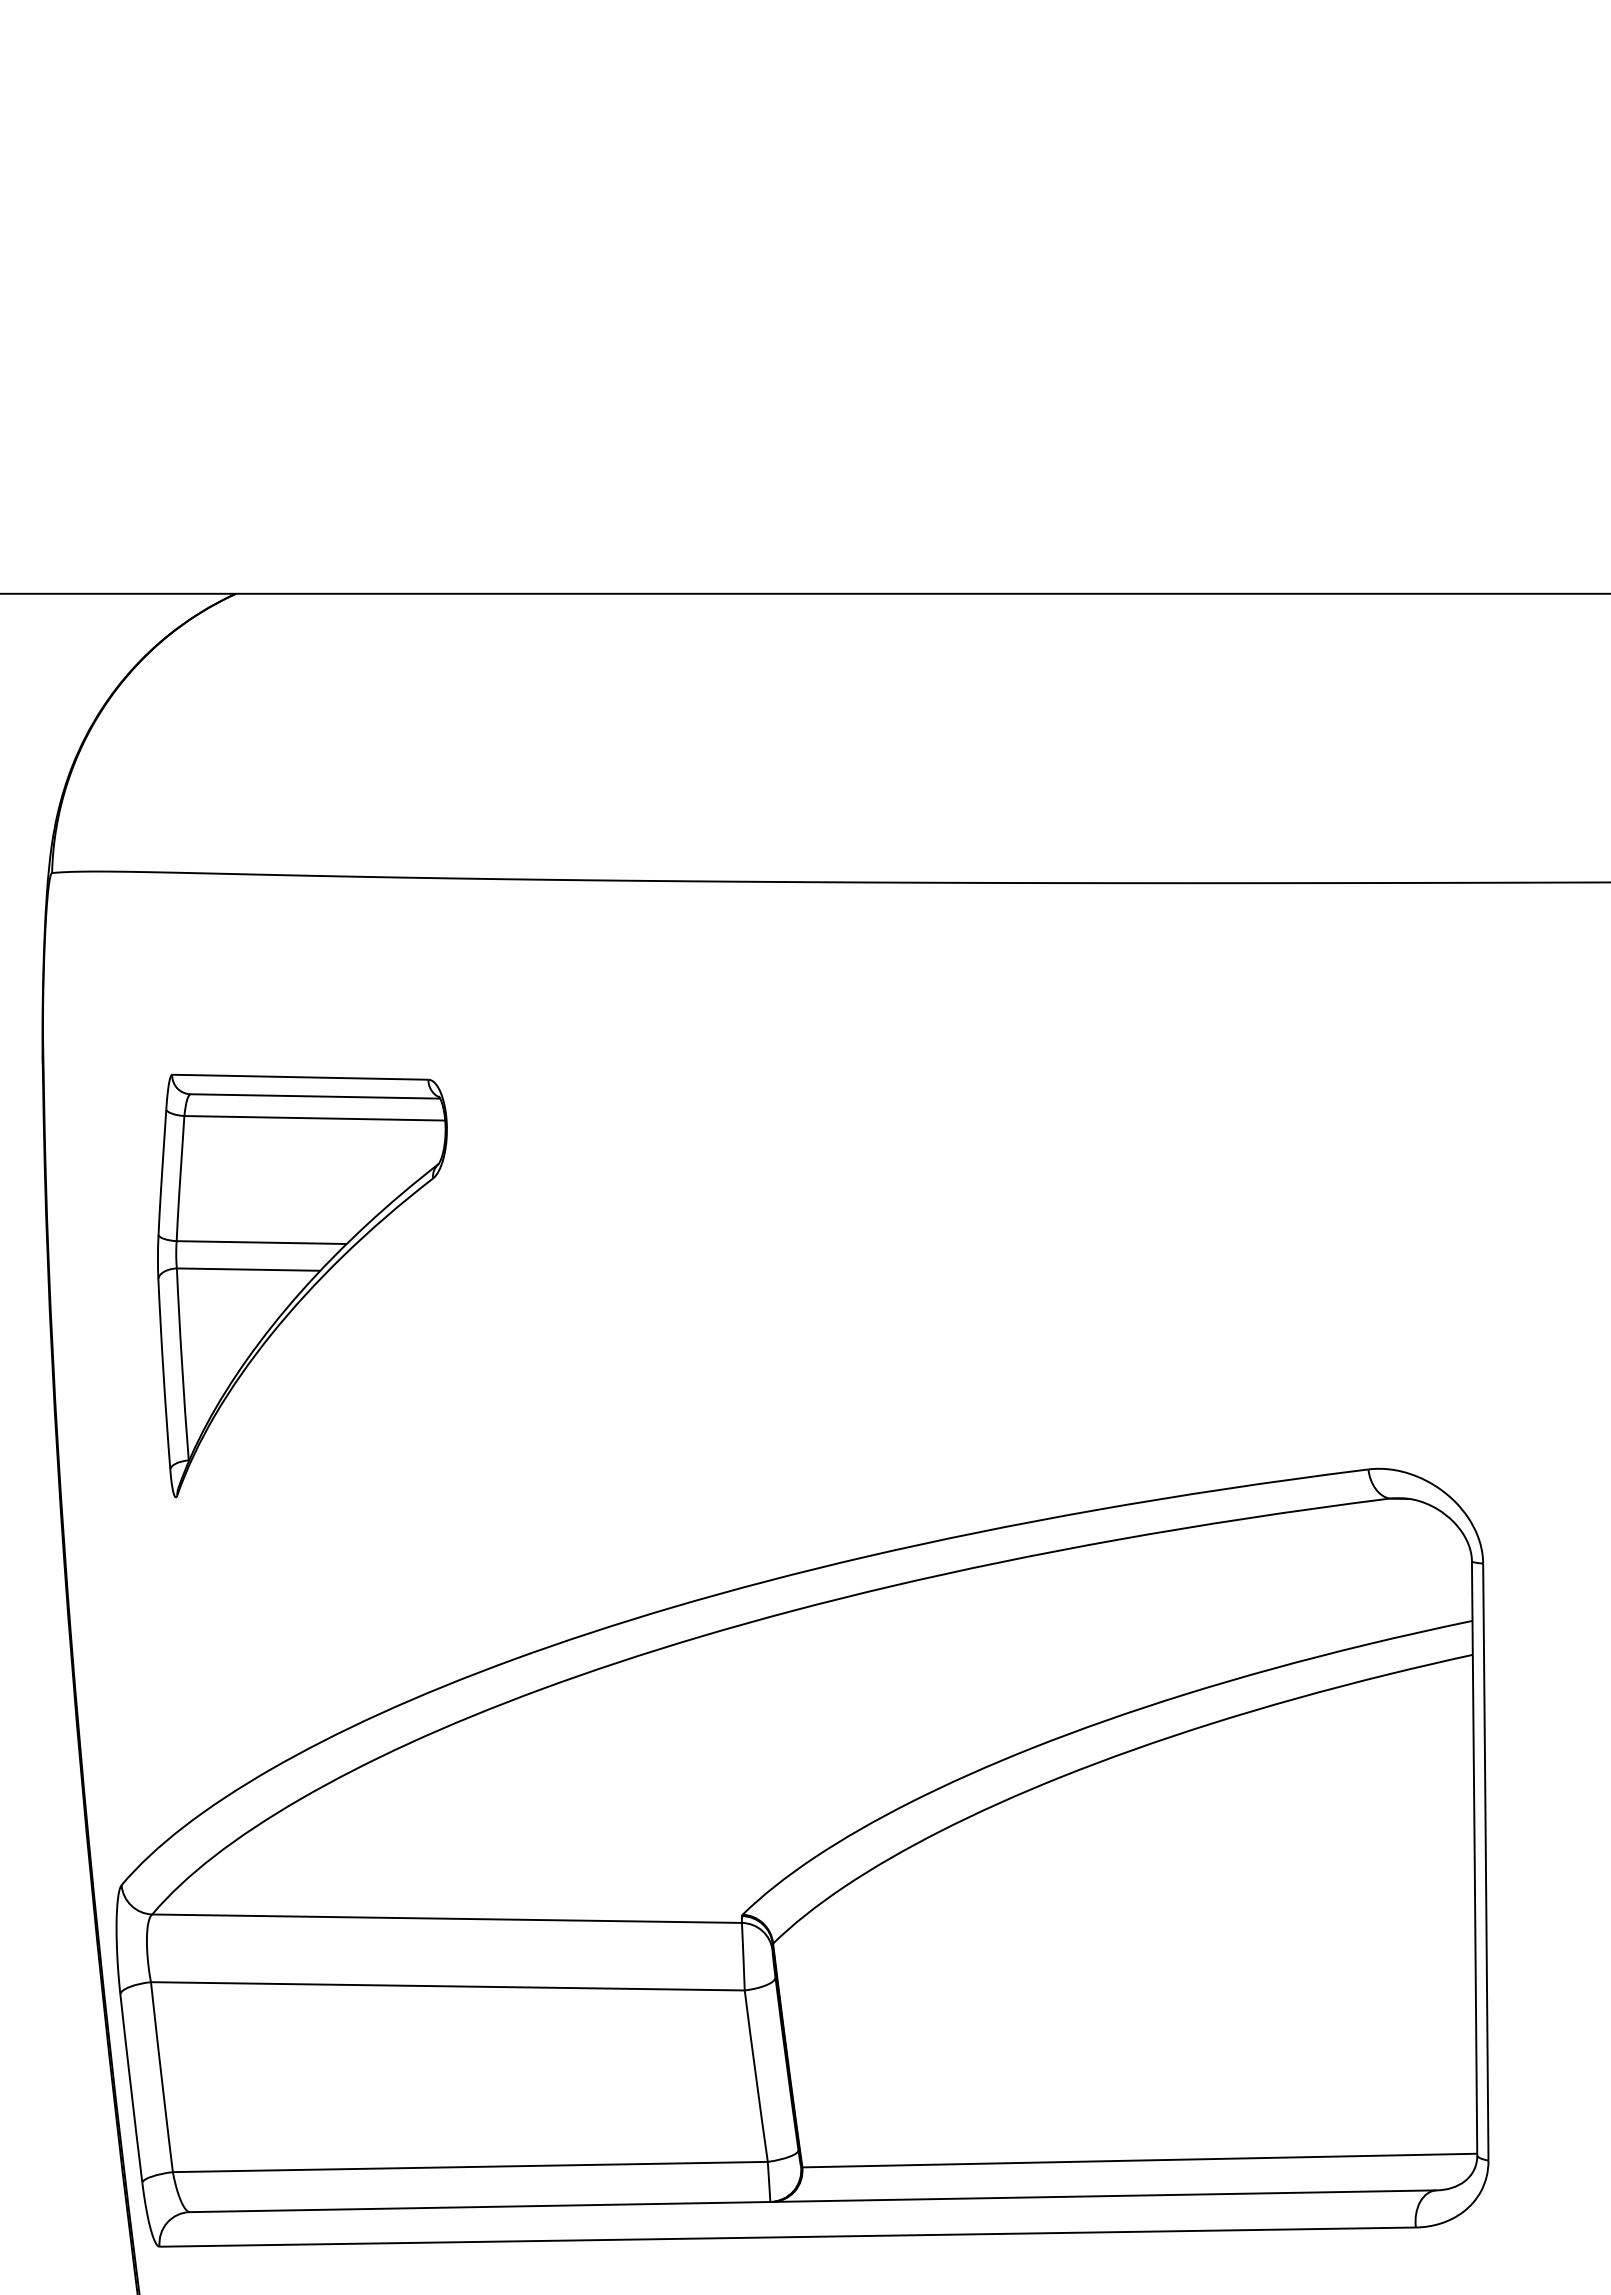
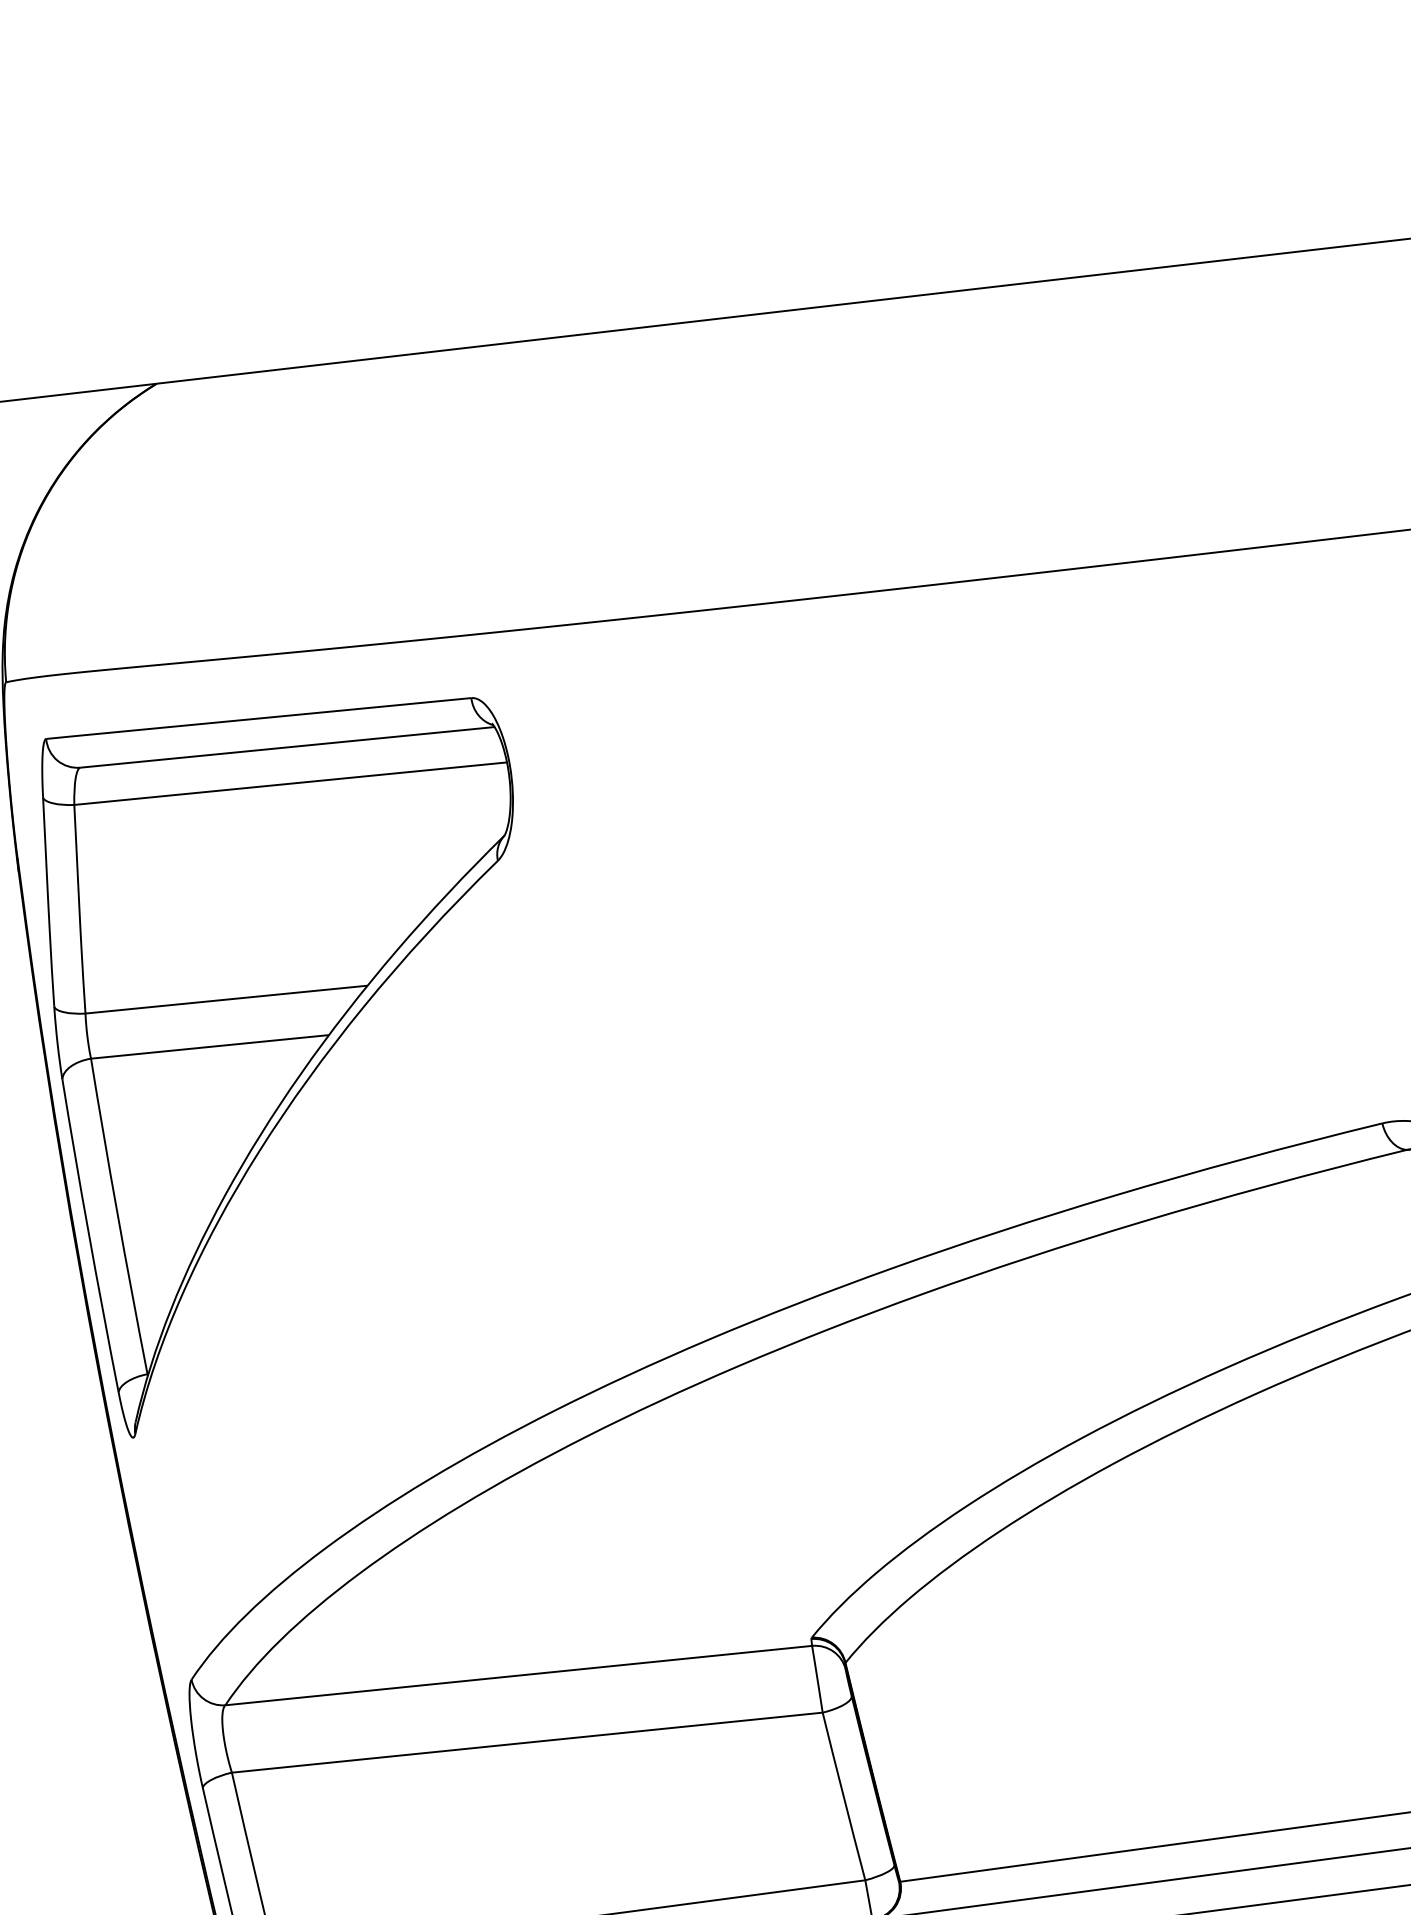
part: (302, 1285) -> (302, 1063), size x1.67

